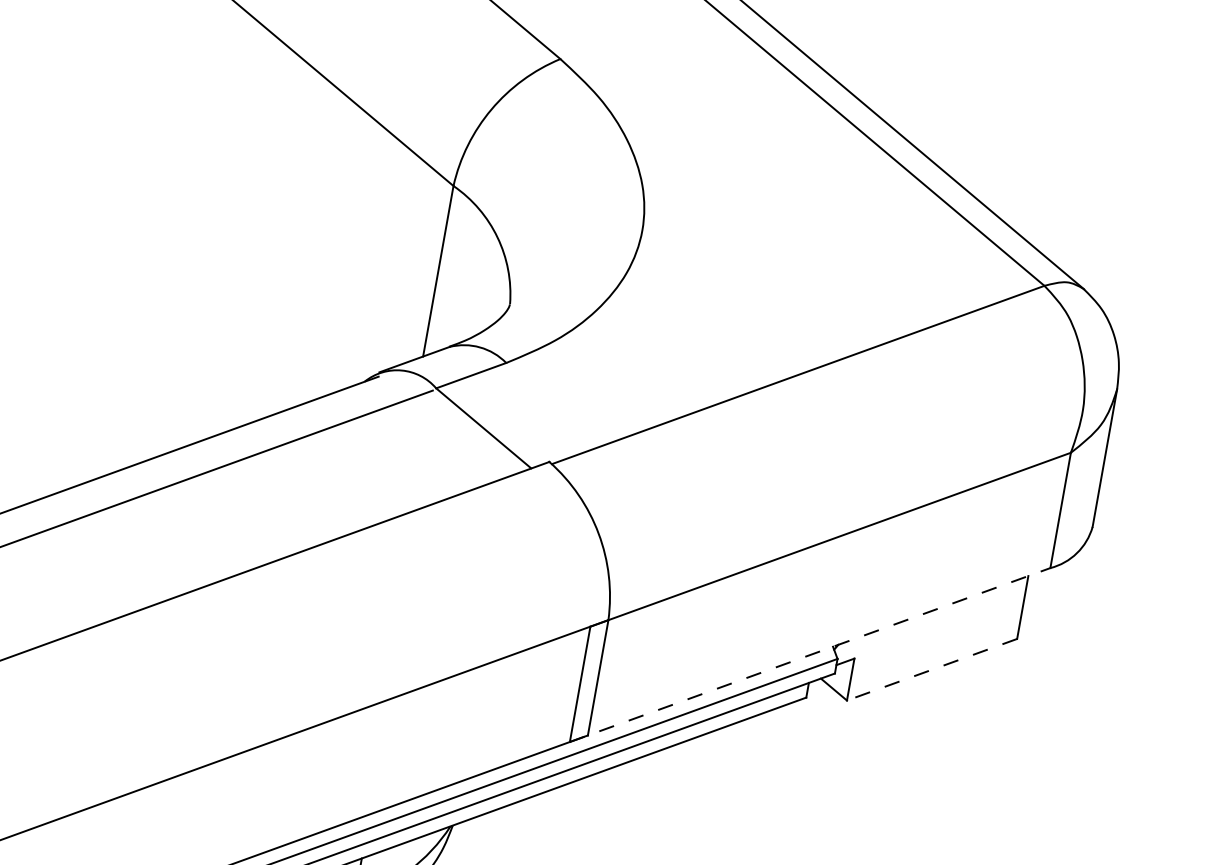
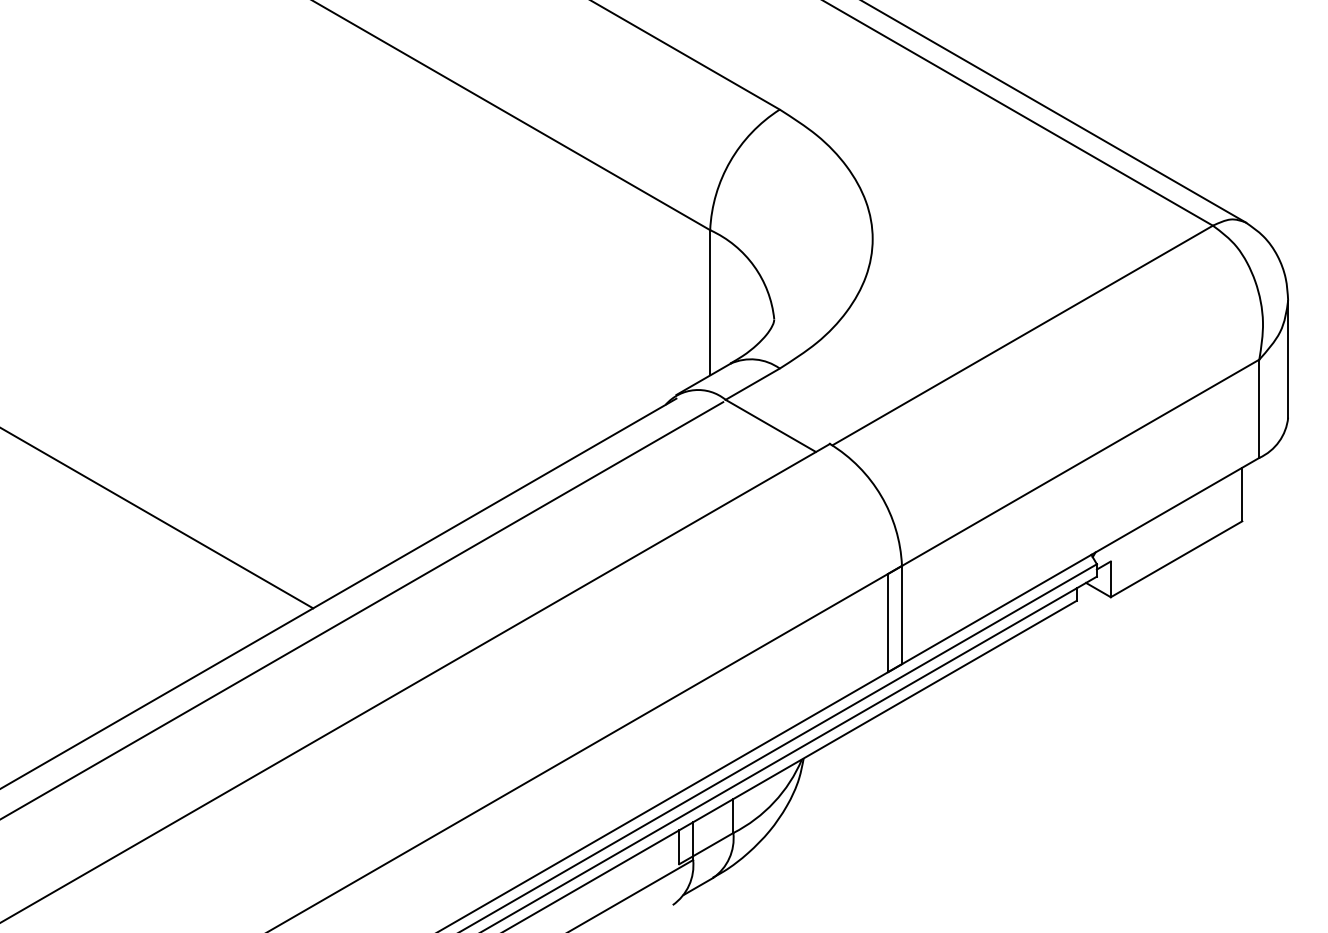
line: (811, 654) -> (1074, 564), dashed -> solid
line: (931, 669) -> (1176, 559), dashed -> solid

